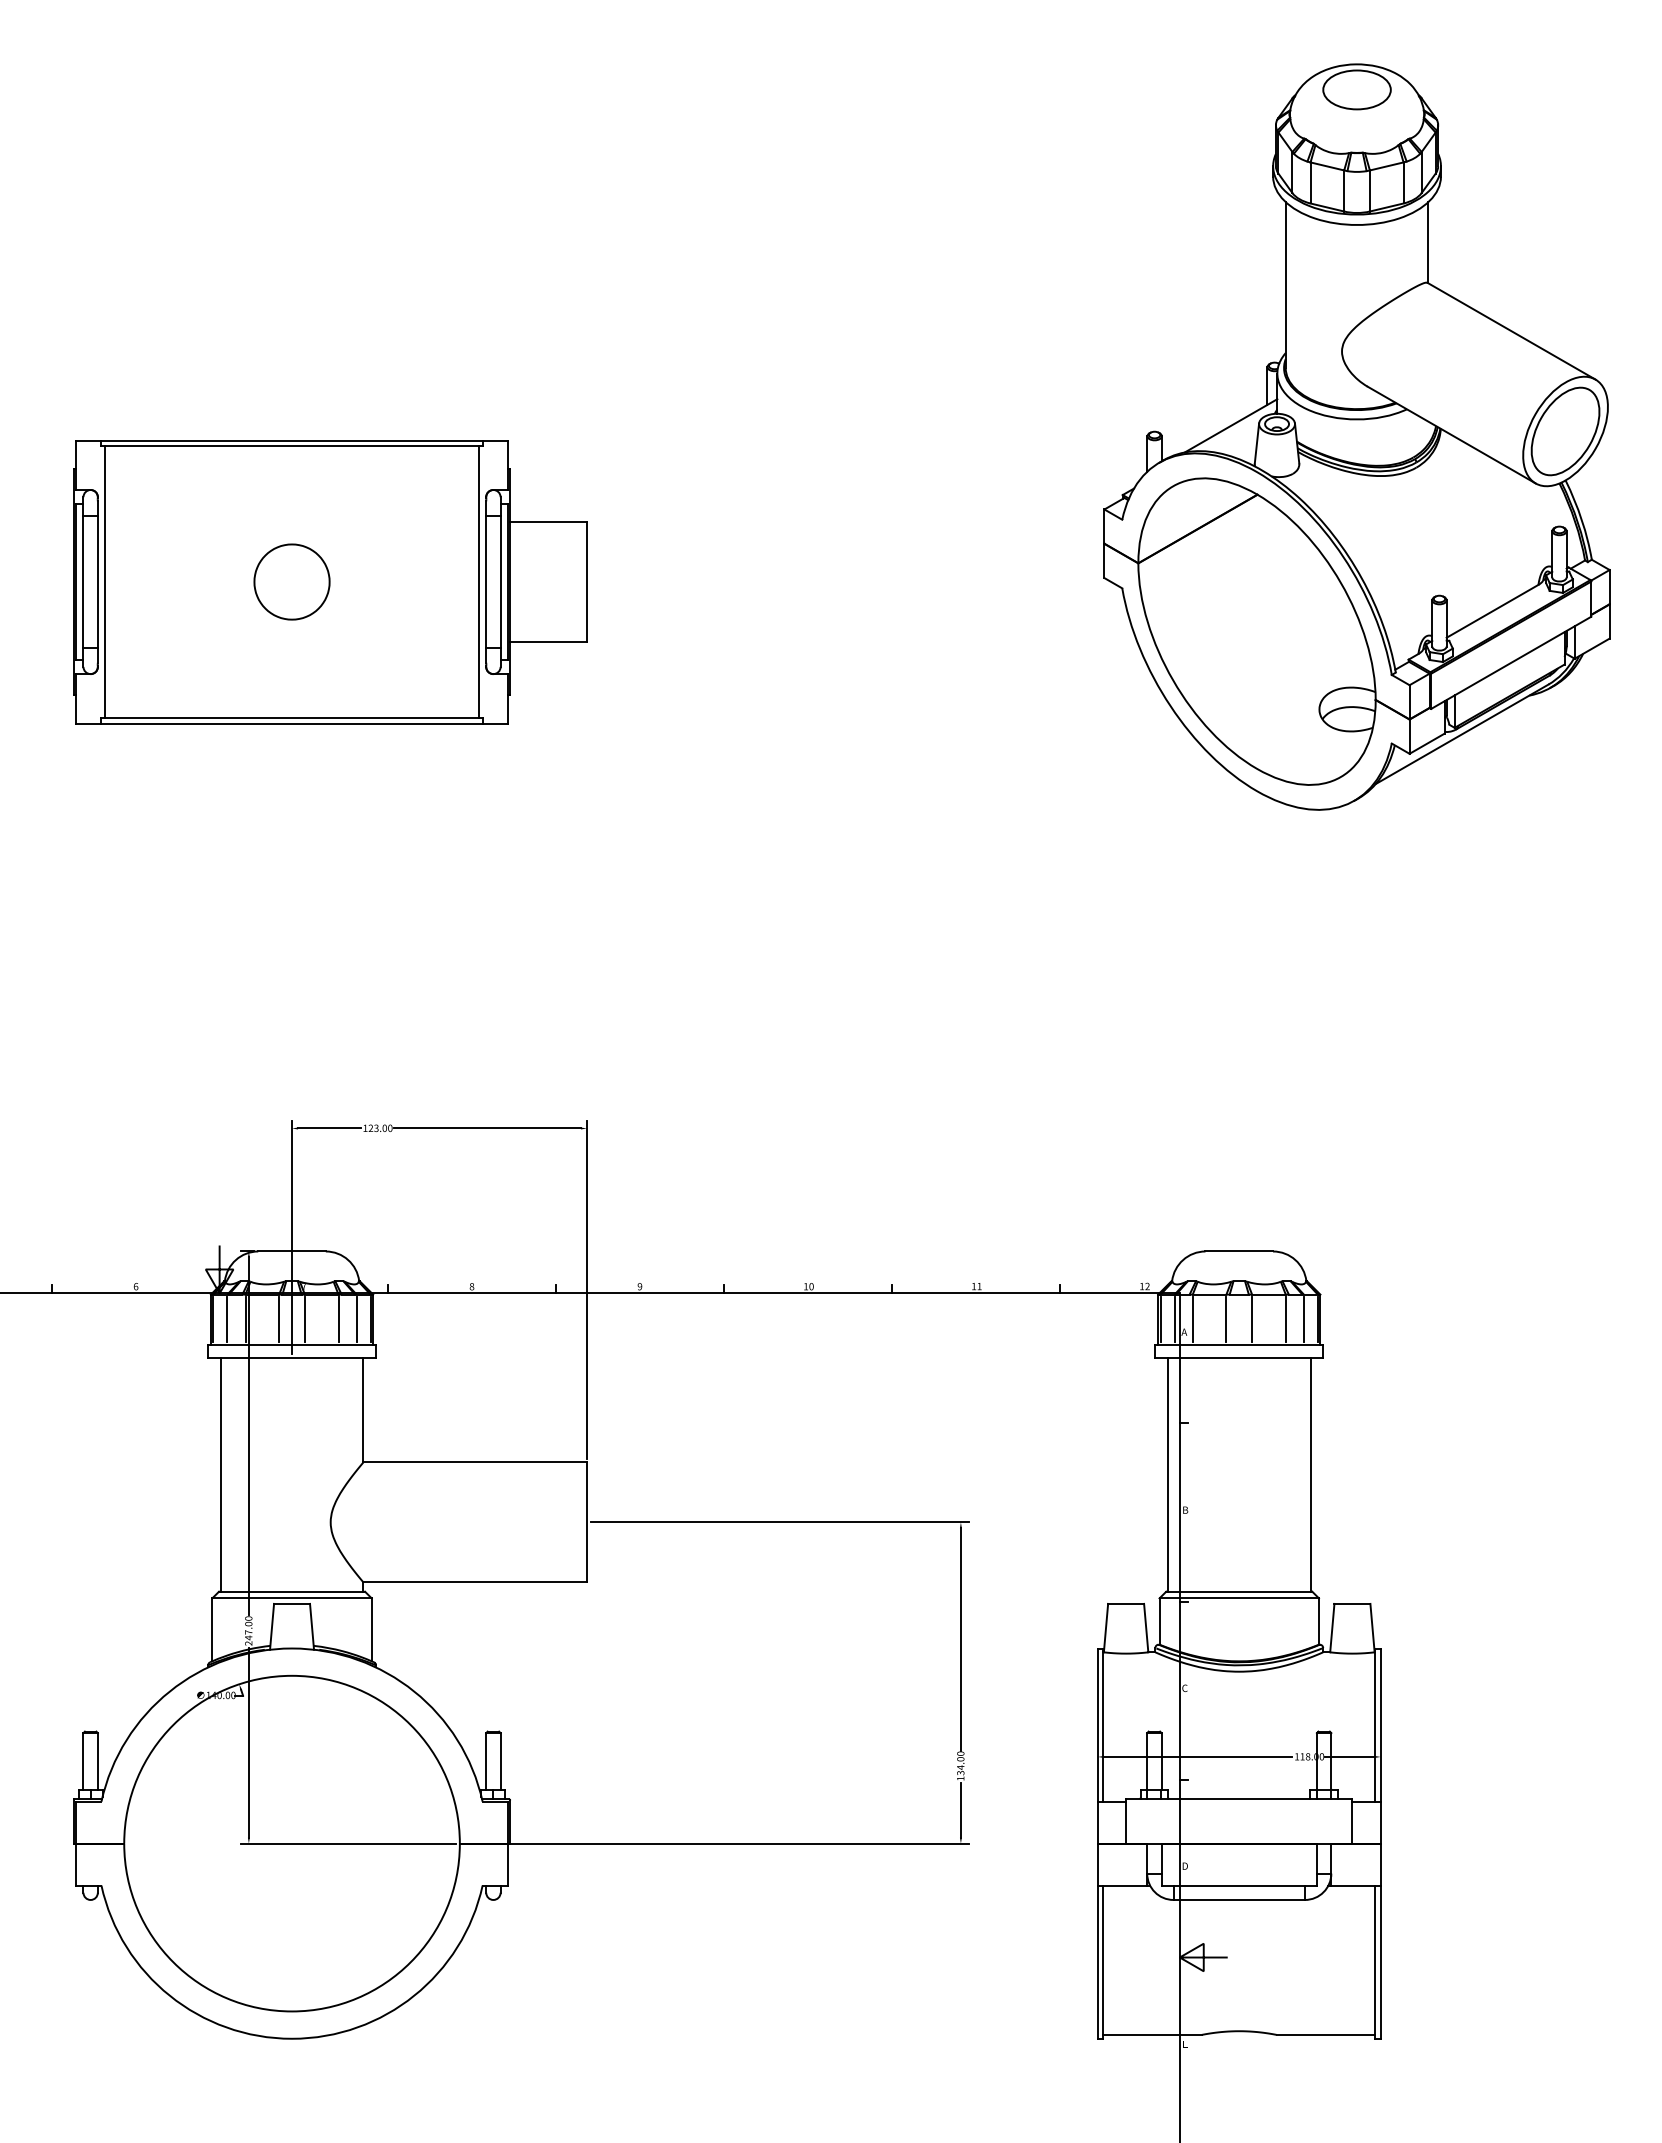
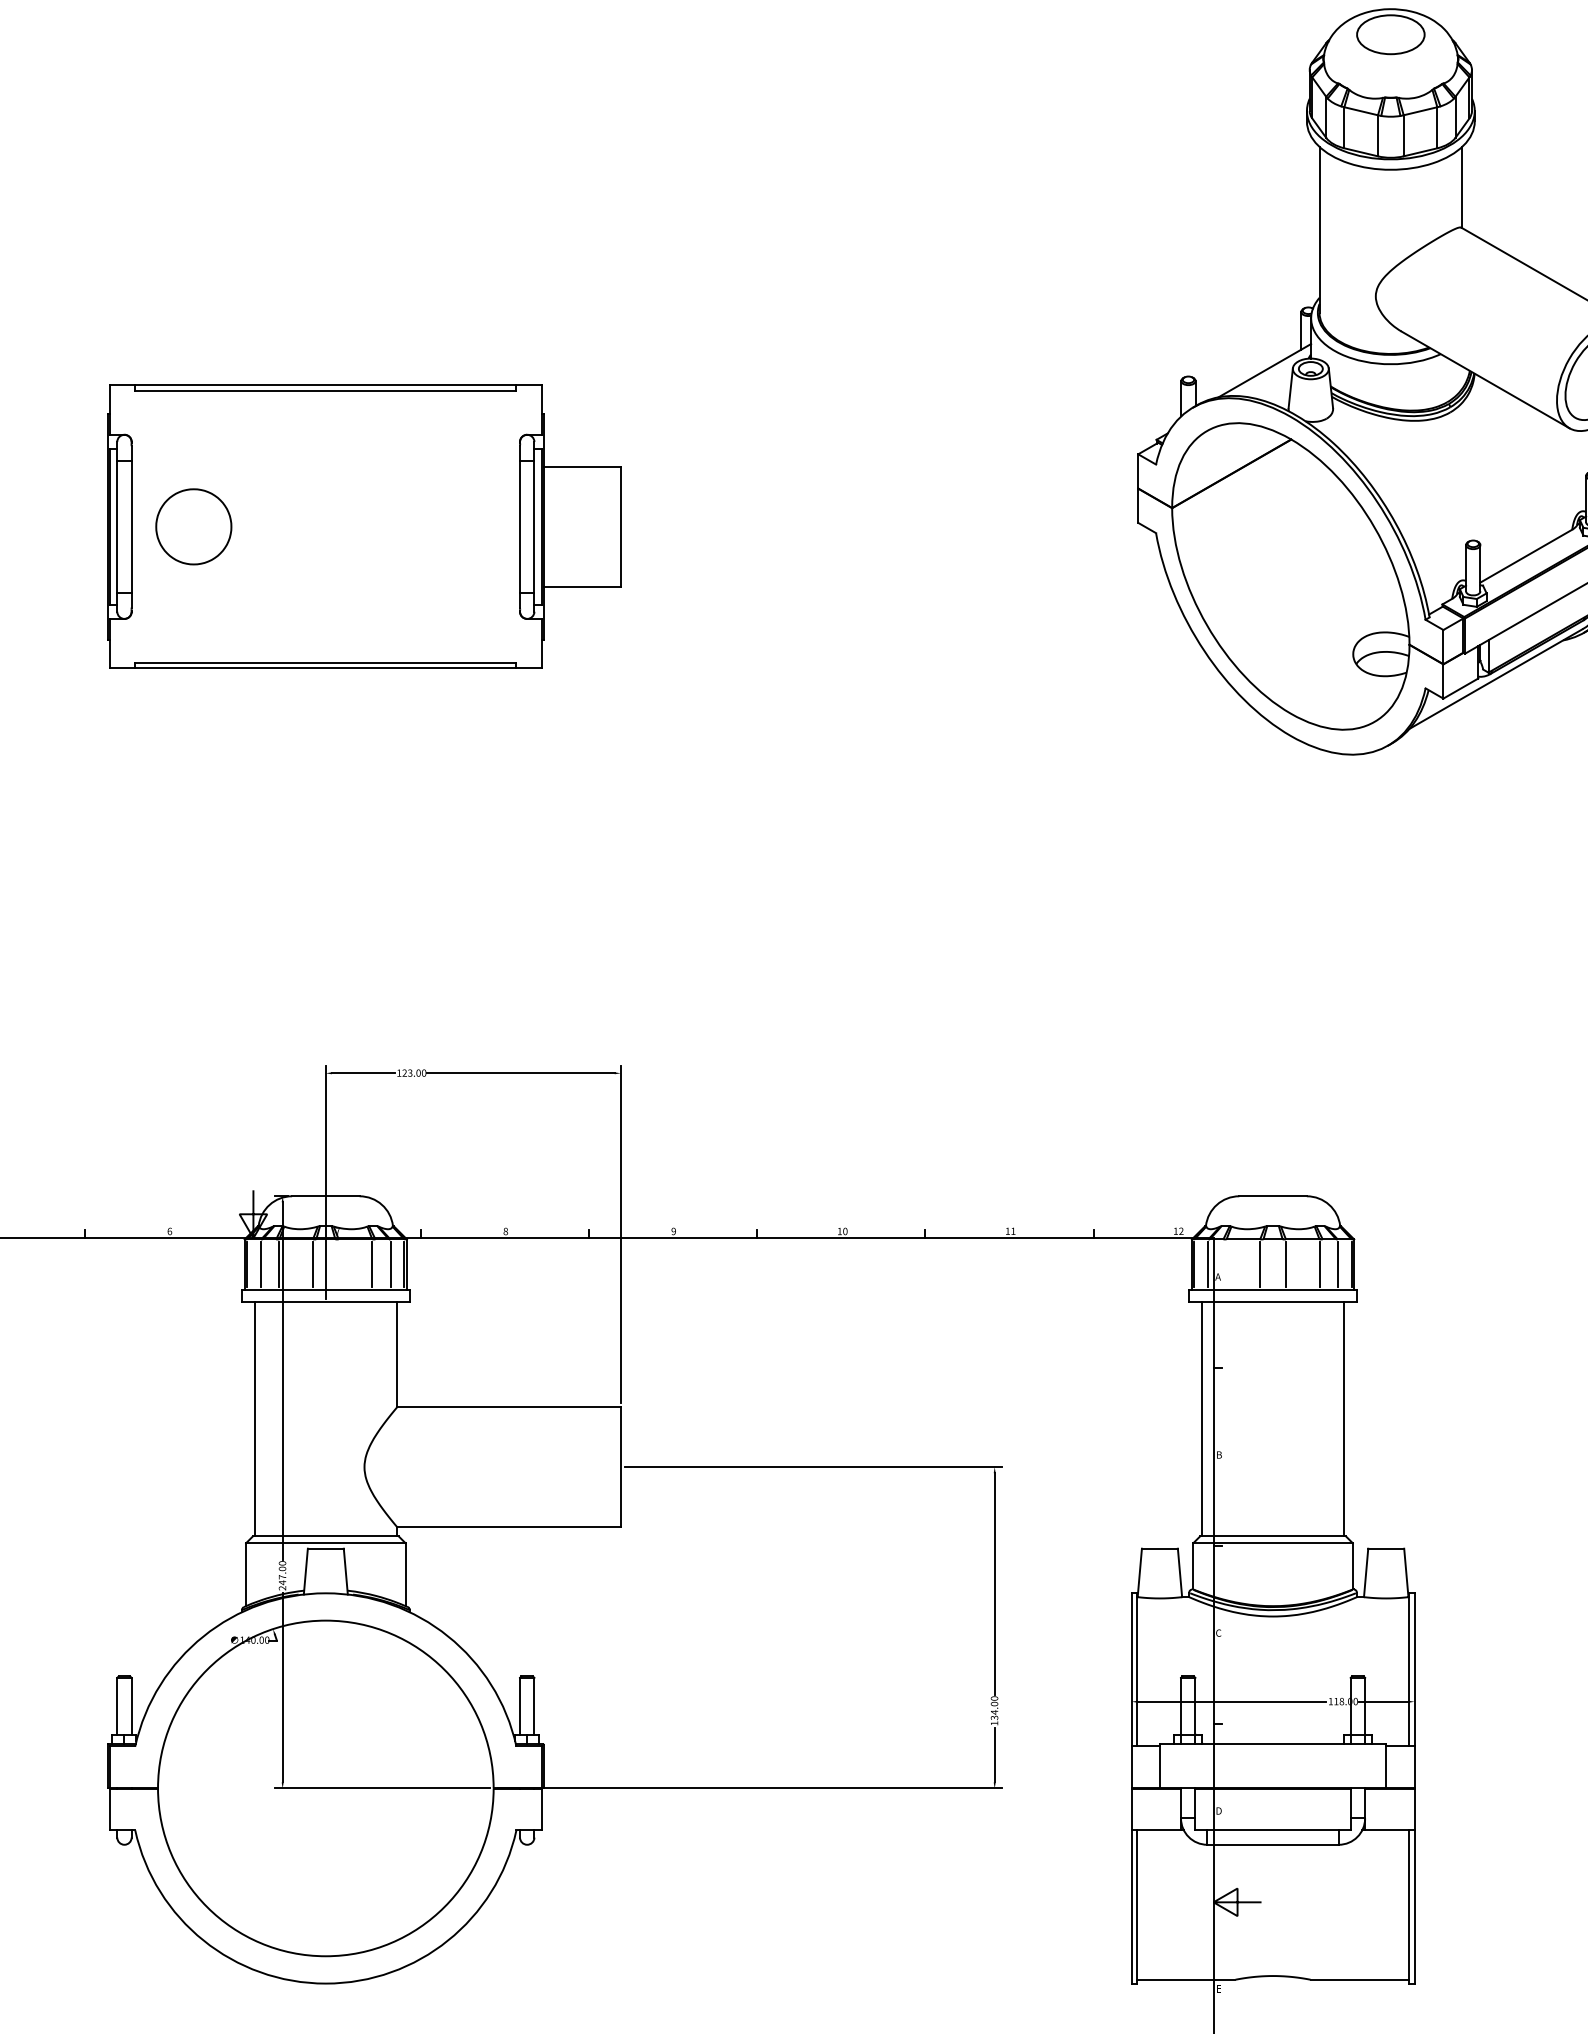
line: (105, 581) -> (139, 526), removed
part: (291, 581) -> (193, 526), moved
line: (478, 581) -> (512, 526), removed
line: (304, 1319) -> (338, 1264), removed
line: (1192, 1319) -> (1226, 1264), removed

